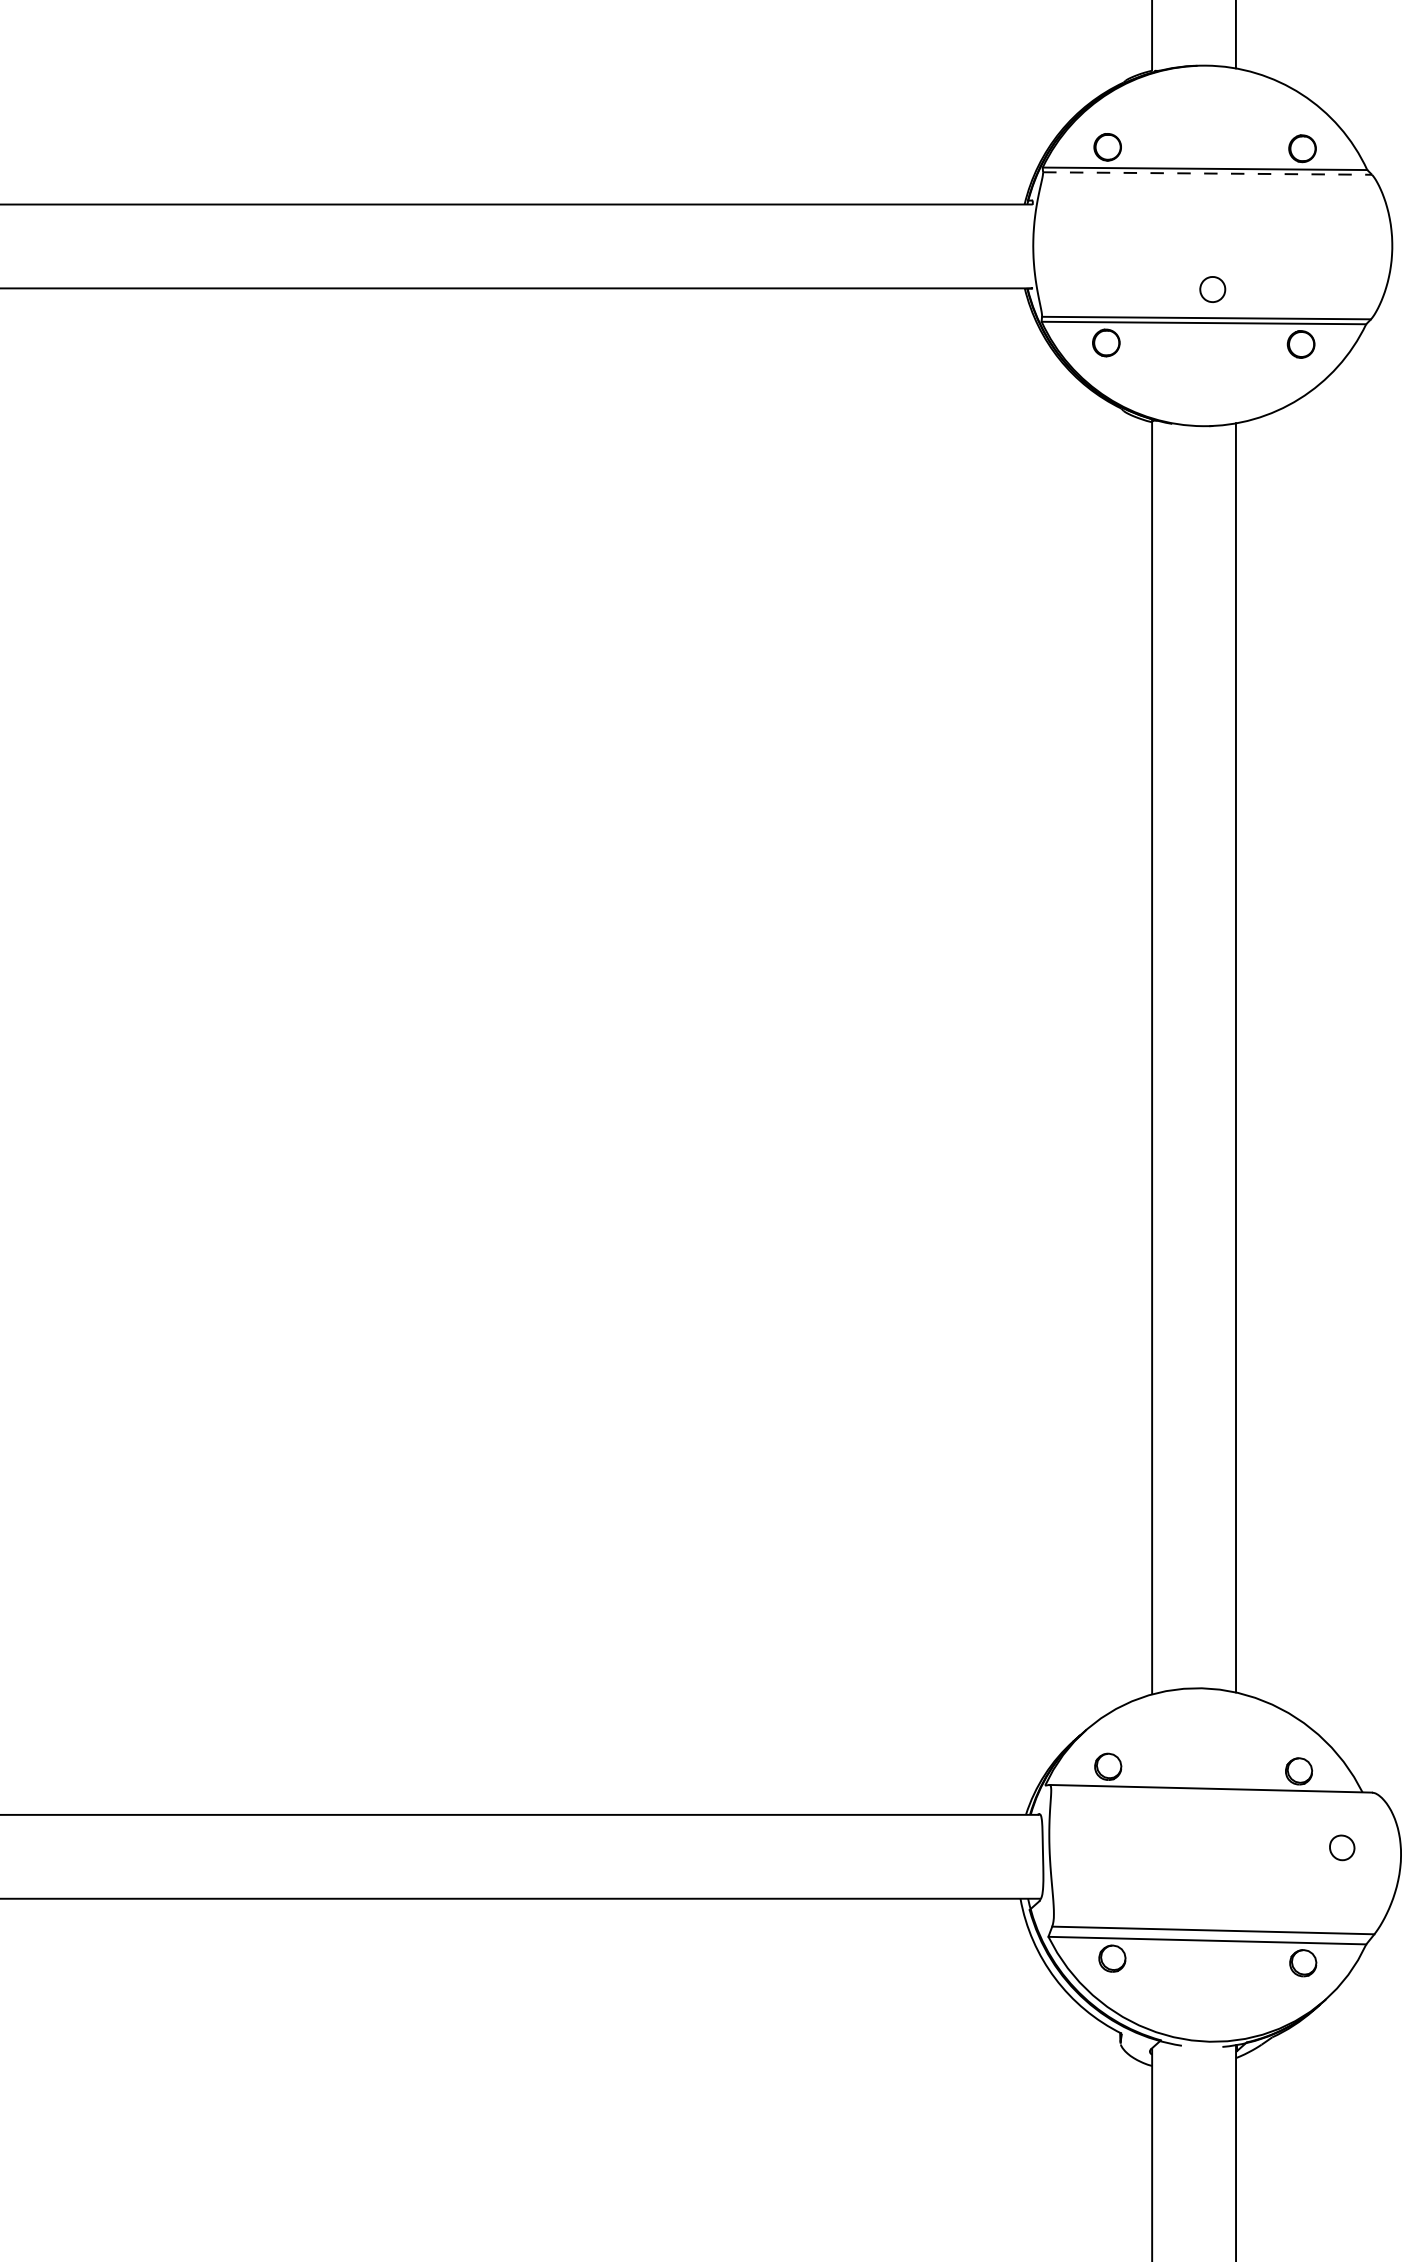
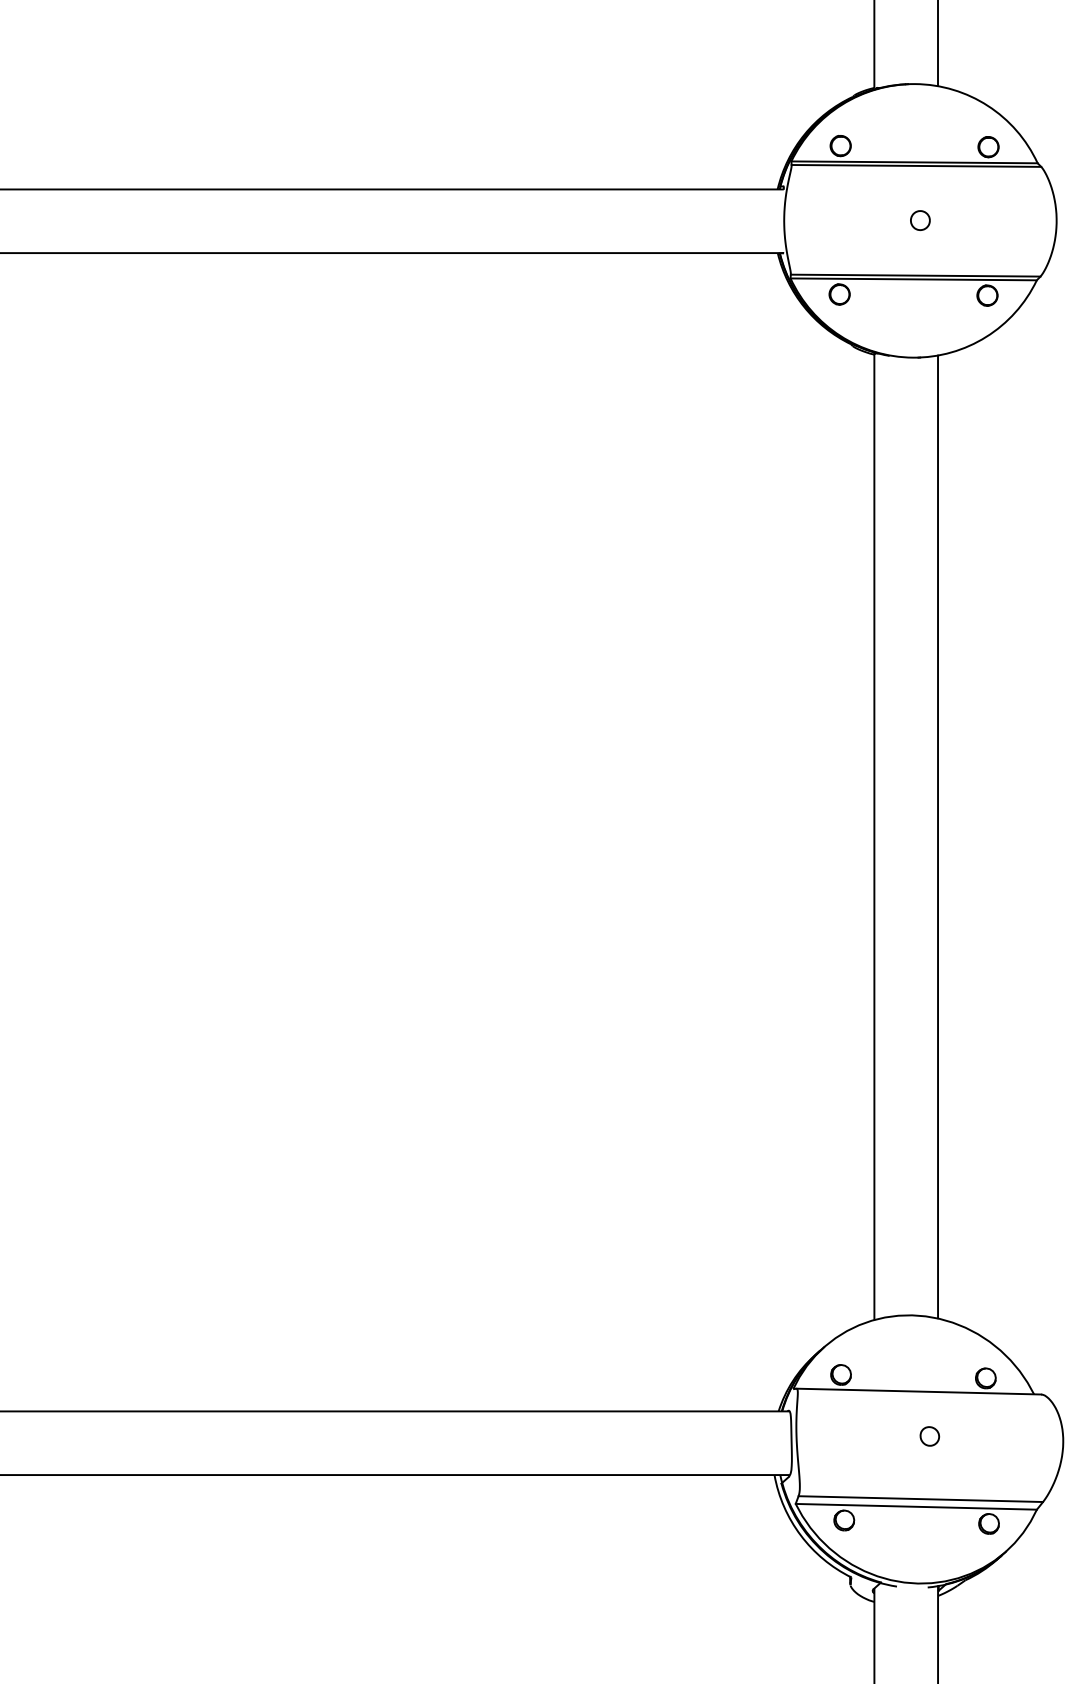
line: (1208, 173) -> (917, 165), dashed -> solid
part: (1212, 289) -> (920, 220), moved
part: (1342, 1847) -> (930, 1436), moved

